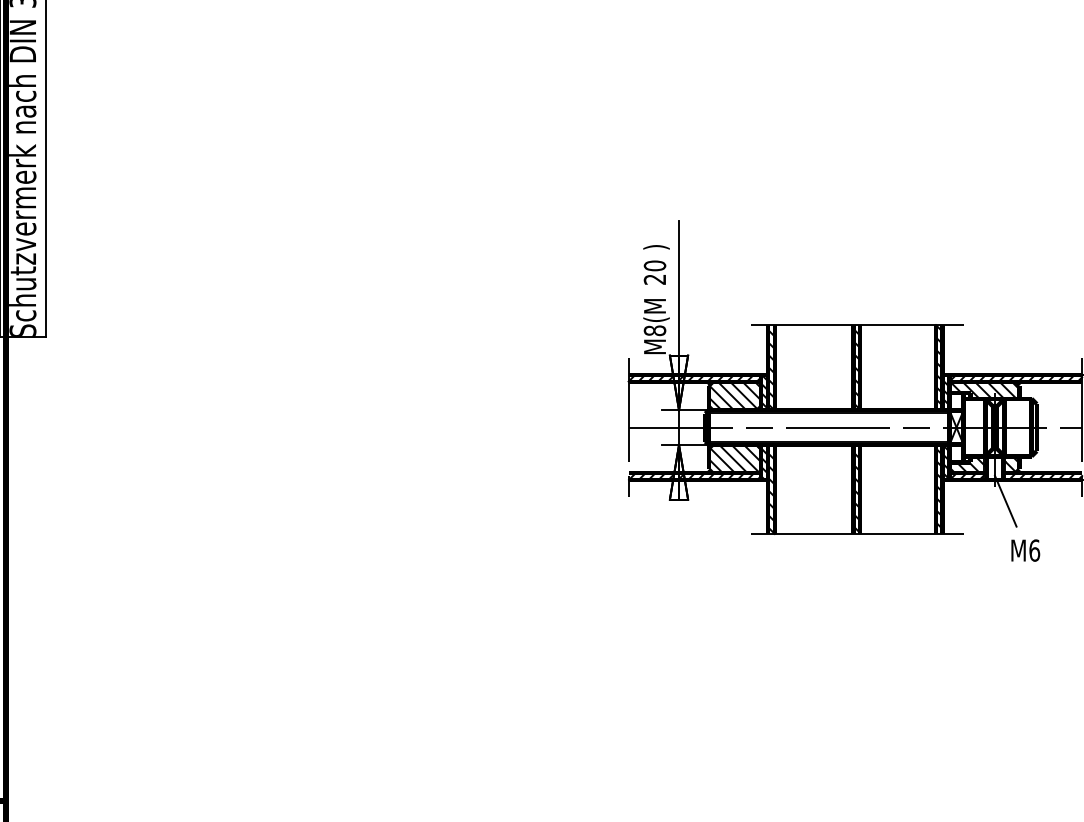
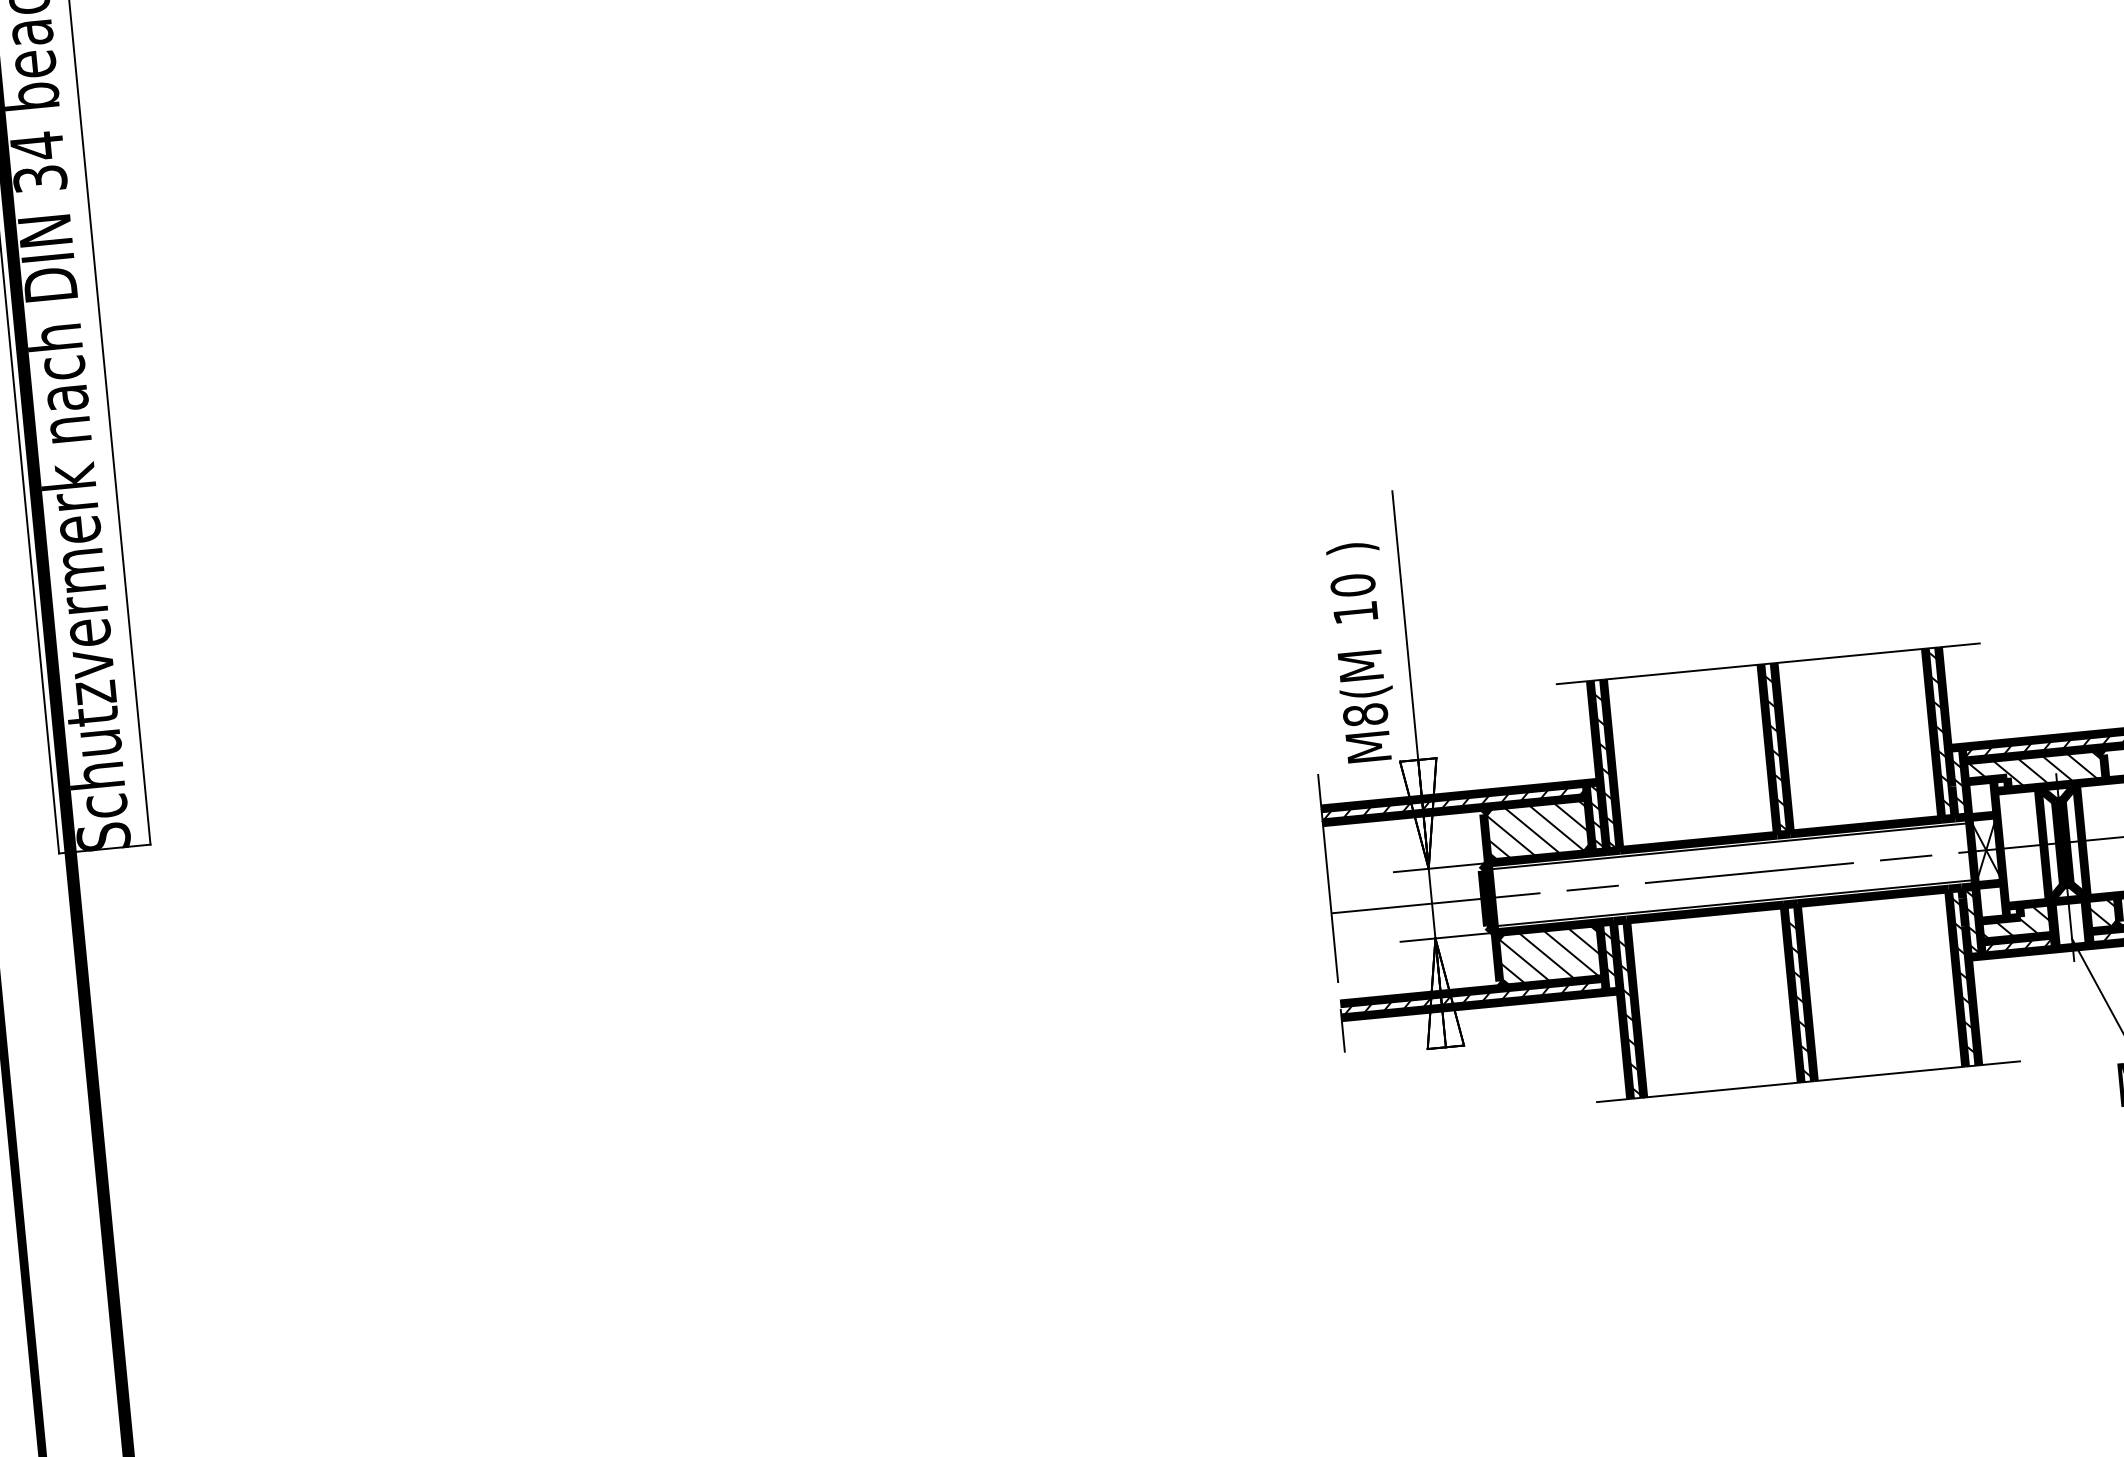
text: (654, 279) -> (1354, 612), 20 -> 10

